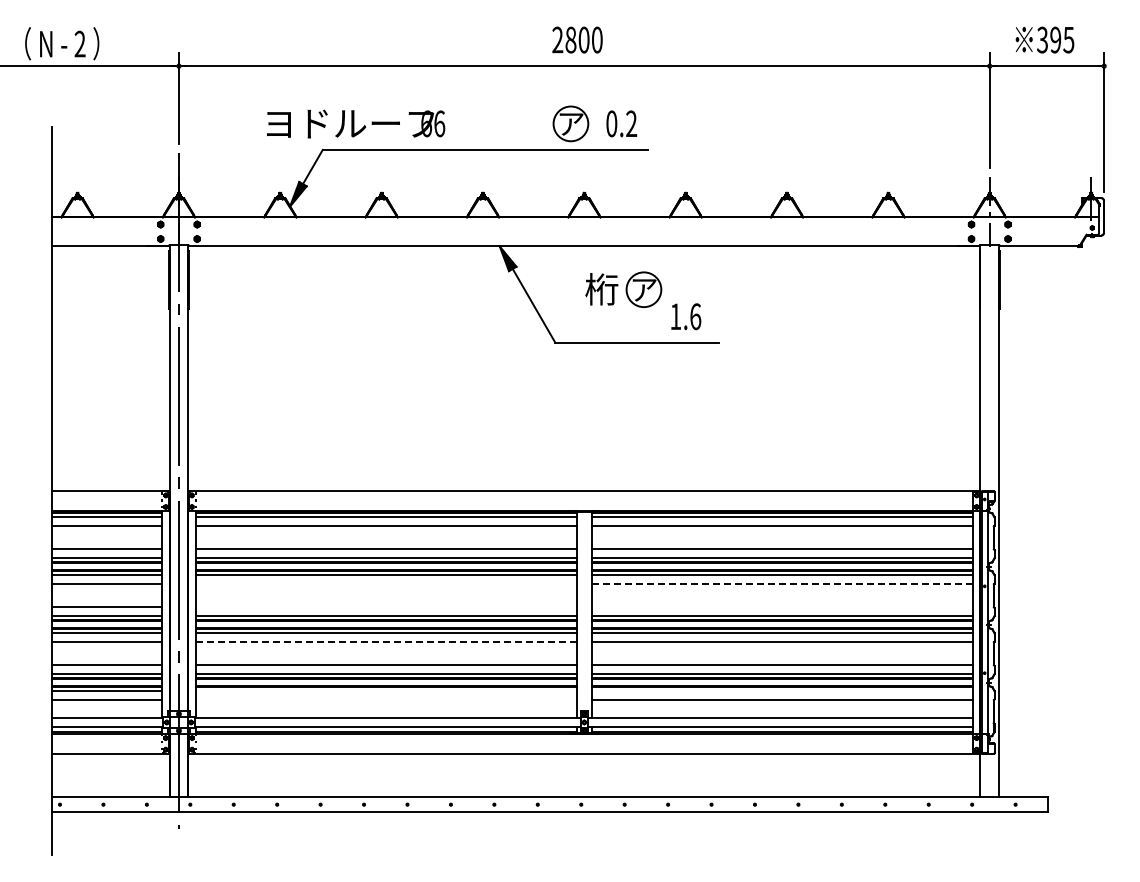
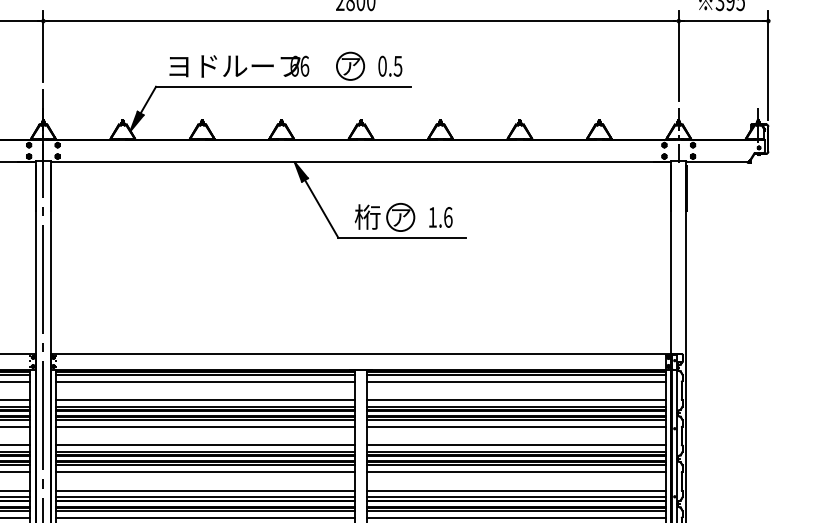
text: (356, 123) -> (239, 66), moved
text: (631, 123) -> (398, 66), 0.2 -> 0.5
part: (623, 289) -> (384, 217), moved
line: (386, 584) -> (206, 427), added
line: (782, 584) -> (516, 427), dashed -> solid
line: (386, 607) -> (206, 445), added
line: (782, 607) -> (516, 445), added
line: (386, 641) -> (206, 471), dashed -> solid
line: (386, 691) -> (206, 511), added
line: (782, 691) -> (516, 511), added
line: (386, 699) -> (206, 517), added

